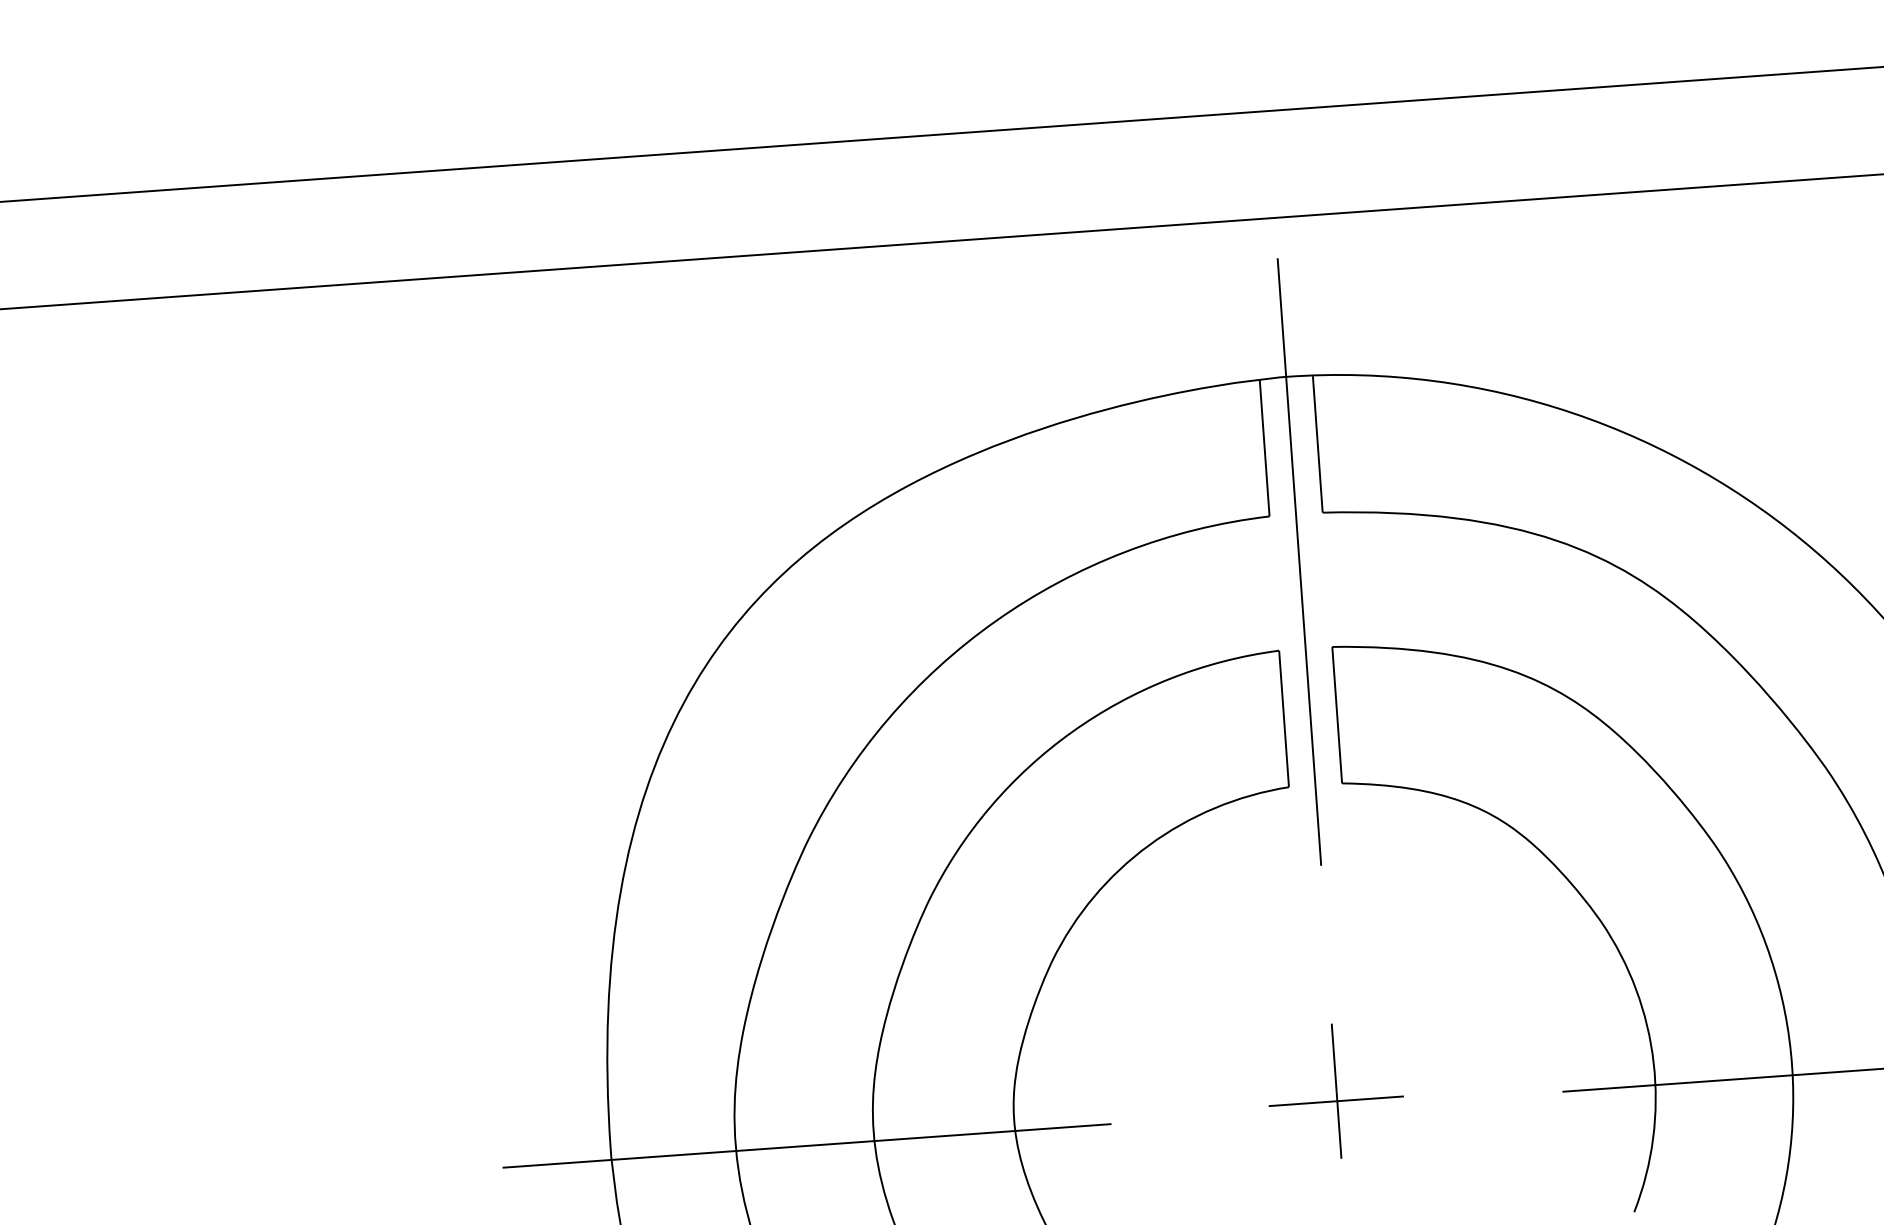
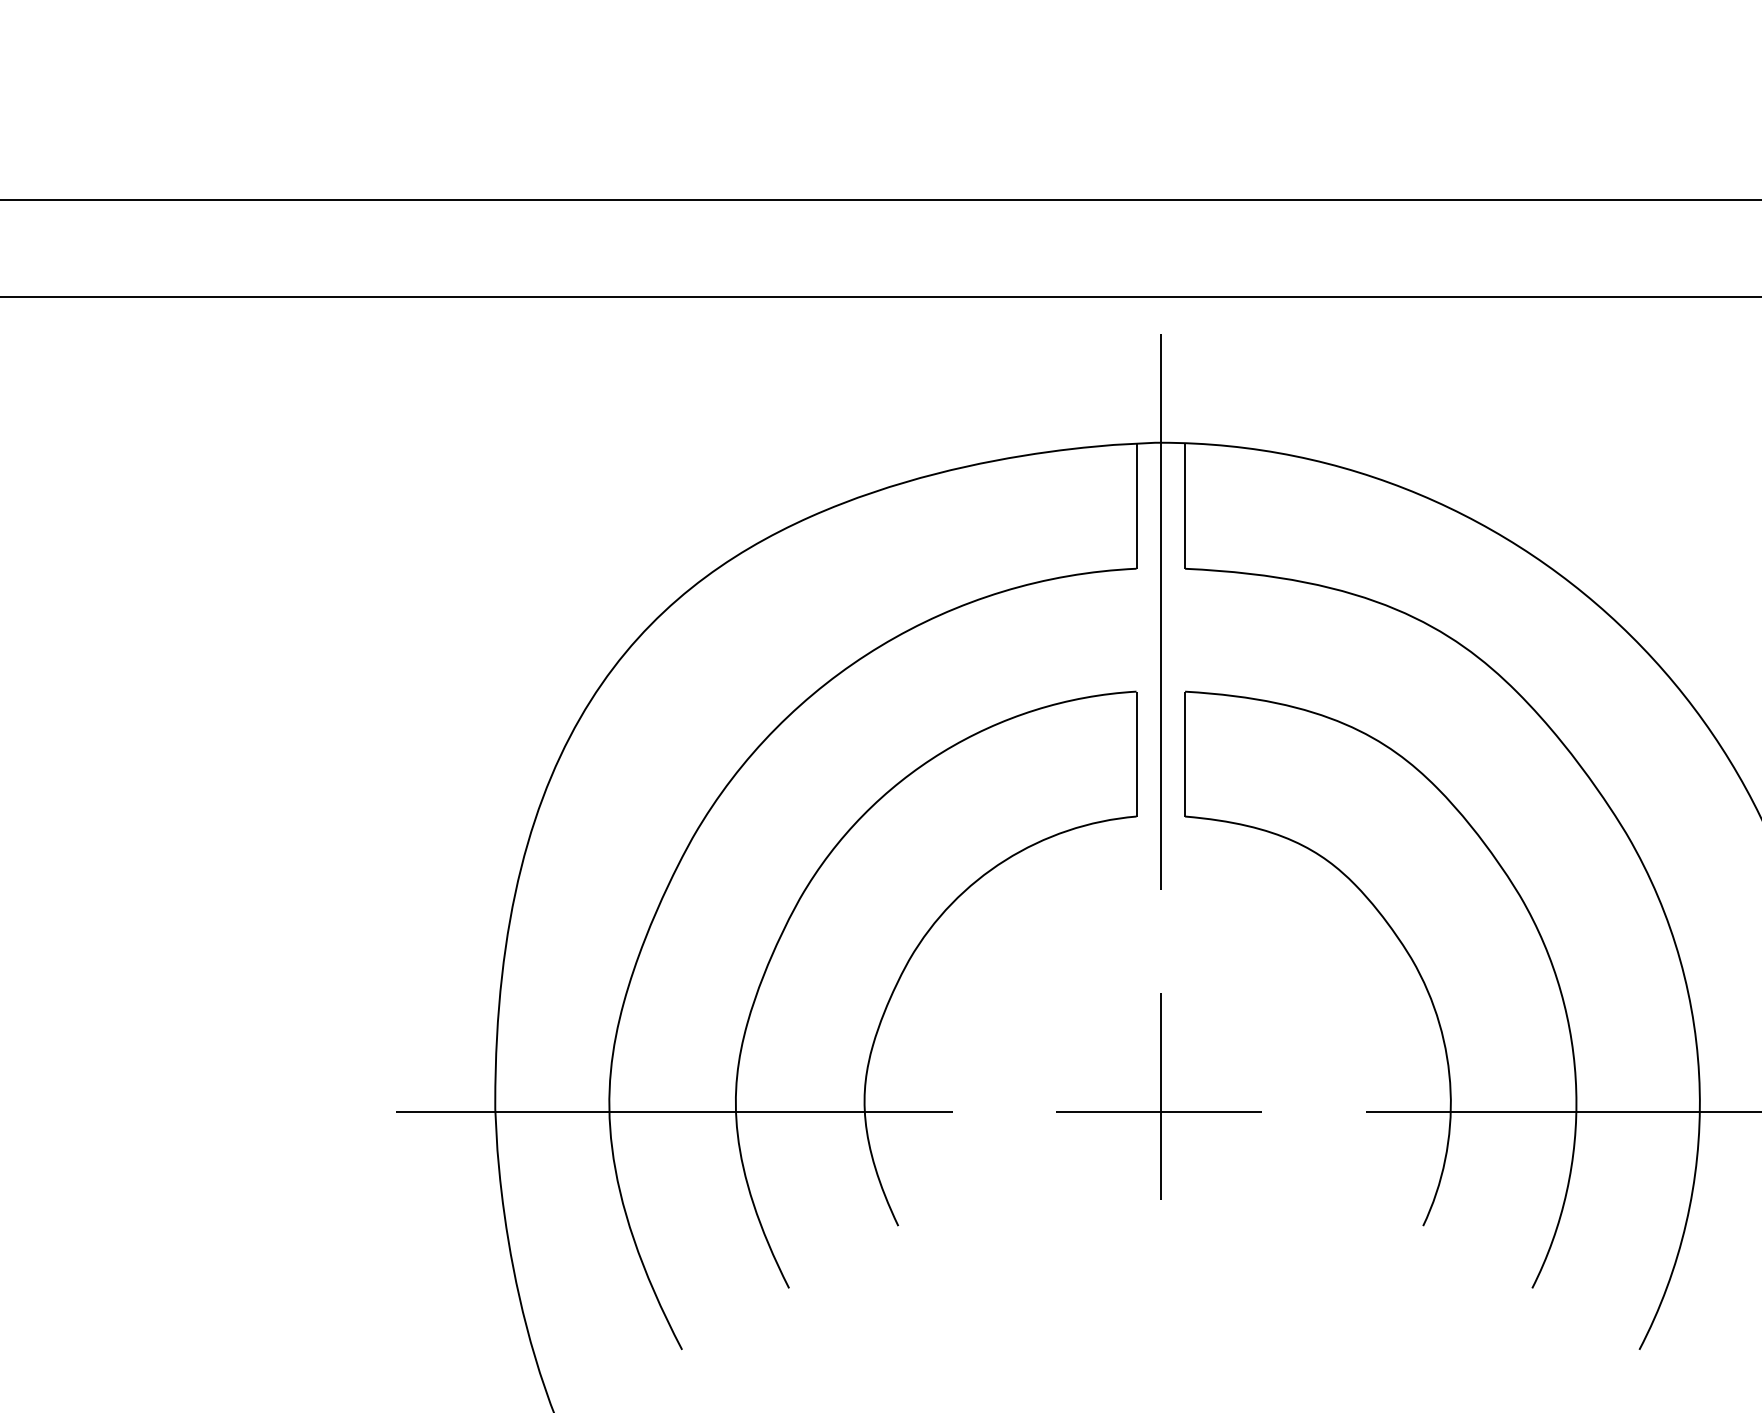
part: (1334, 1091) -> (1158, 1096), size x1.67

